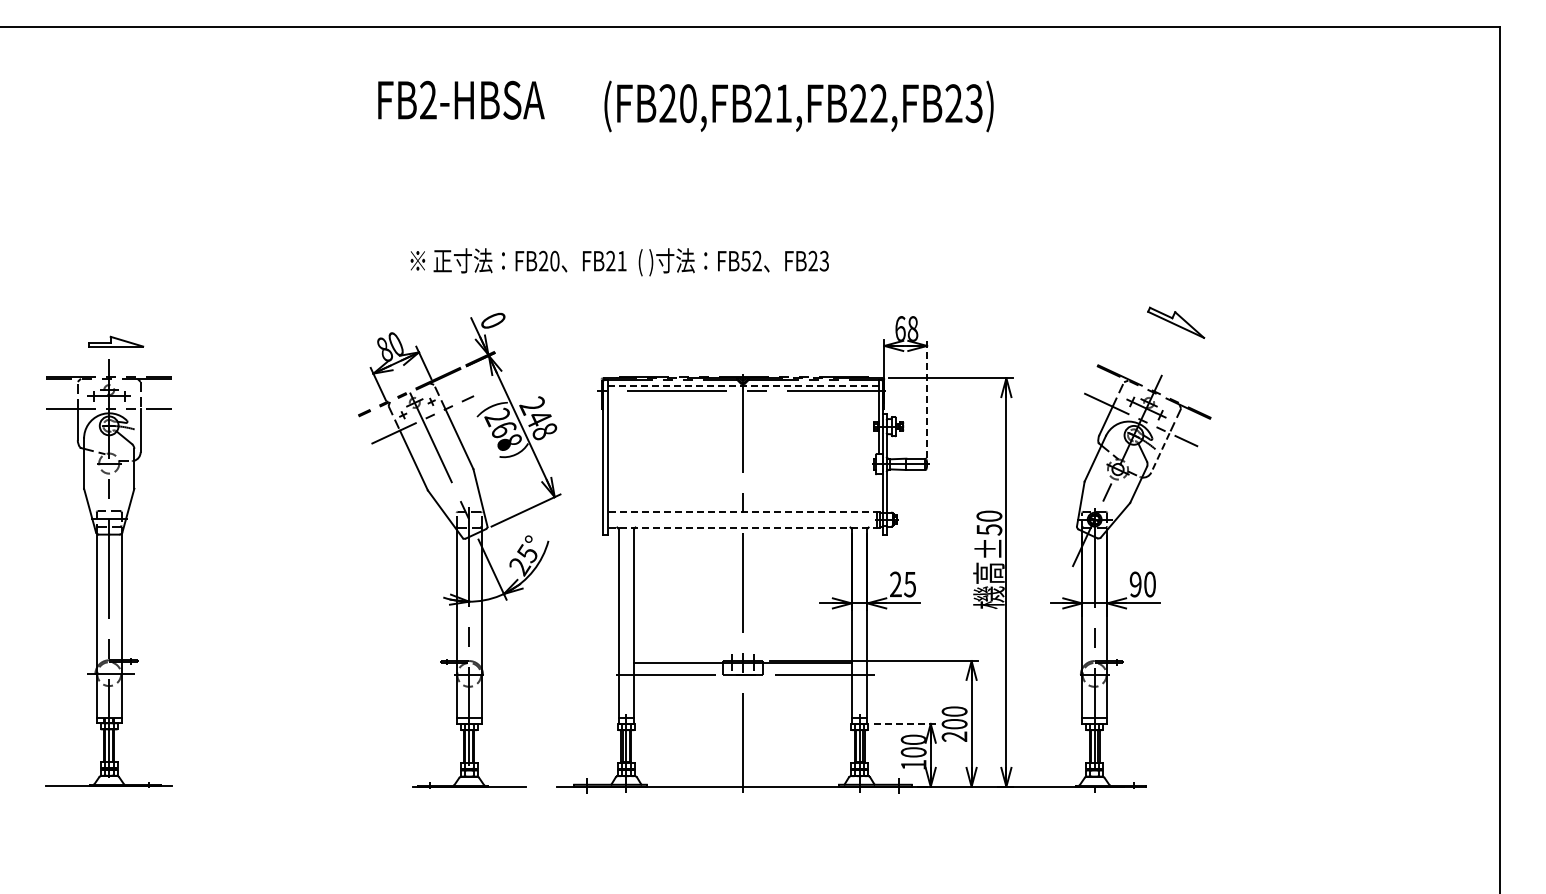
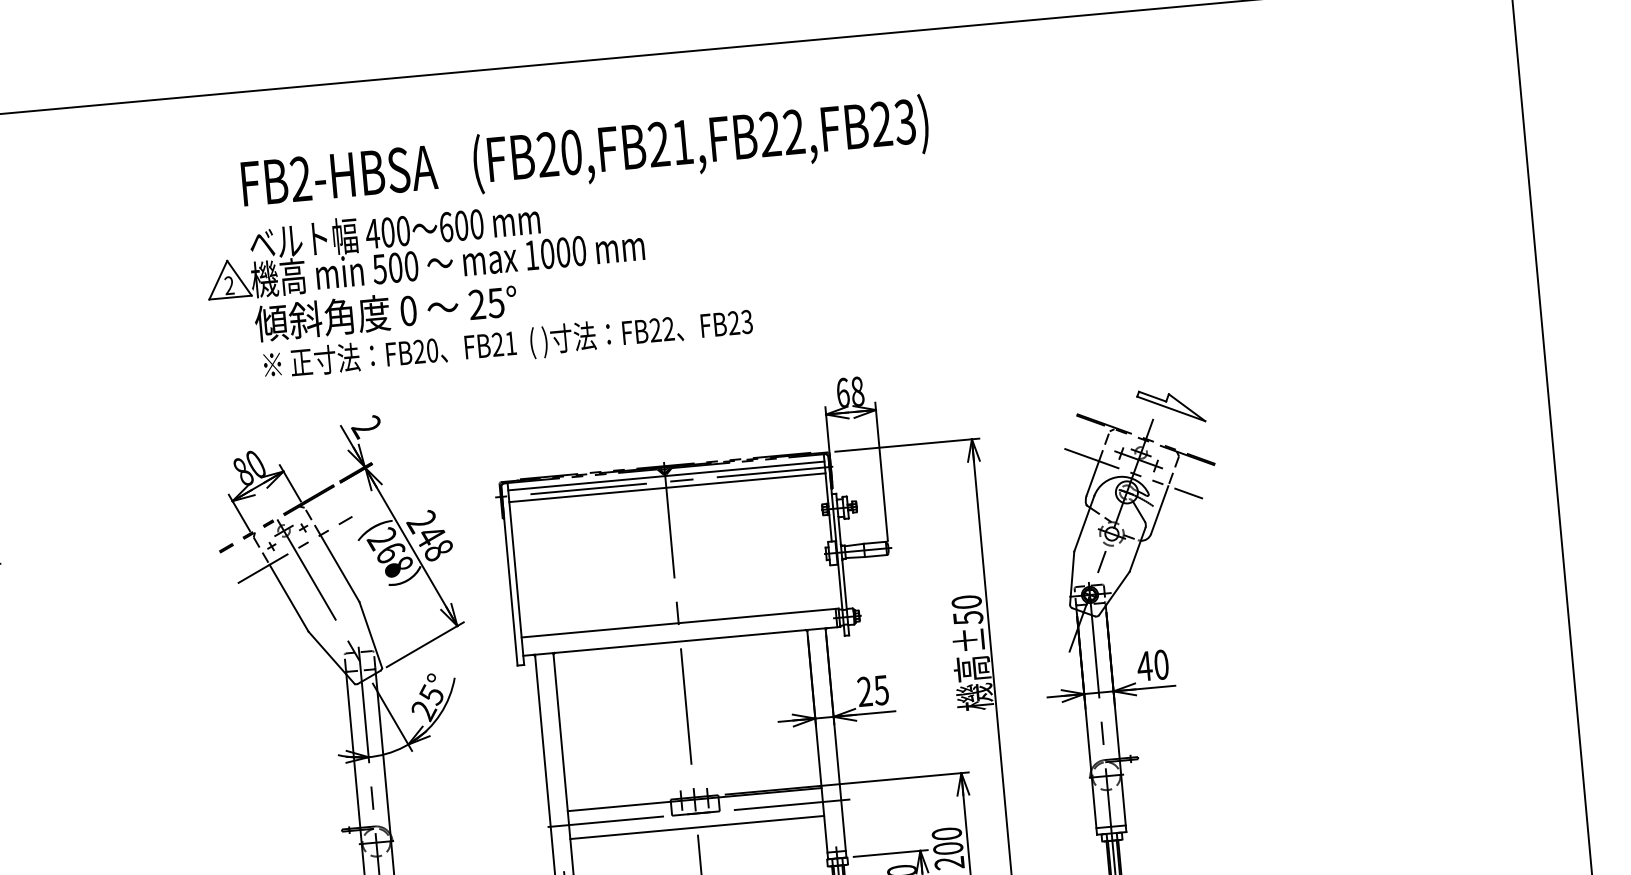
text: (461, 99) -> (339, 174), moved
part: (555, 190) -> (425, 268), added
text: (745, 260) -> (654, 329), FB52 -> FB22
text: (492, 321) -> (366, 427), 0 -> 2
part: (1176, 322) -> (1171, 406), moved
line: (743, 385) -> (665, 475), dashed -> solid
line: (743, 395) -> (666, 487), added
line: (927, 398) -> (882, 471), dashed -> solid
line: (1160, 452) -> (1159, 509), dashed -> solid
line: (744, 511) -> (680, 622), dashed -> solid
line: (744, 527) -> (682, 641), dashed -> solid
text: (1135, 584) -> (1144, 666), 90 -> 40
line: (742, 686) -> (696, 827), added
line: (905, 723) -> (890, 853), dashed -> solid

